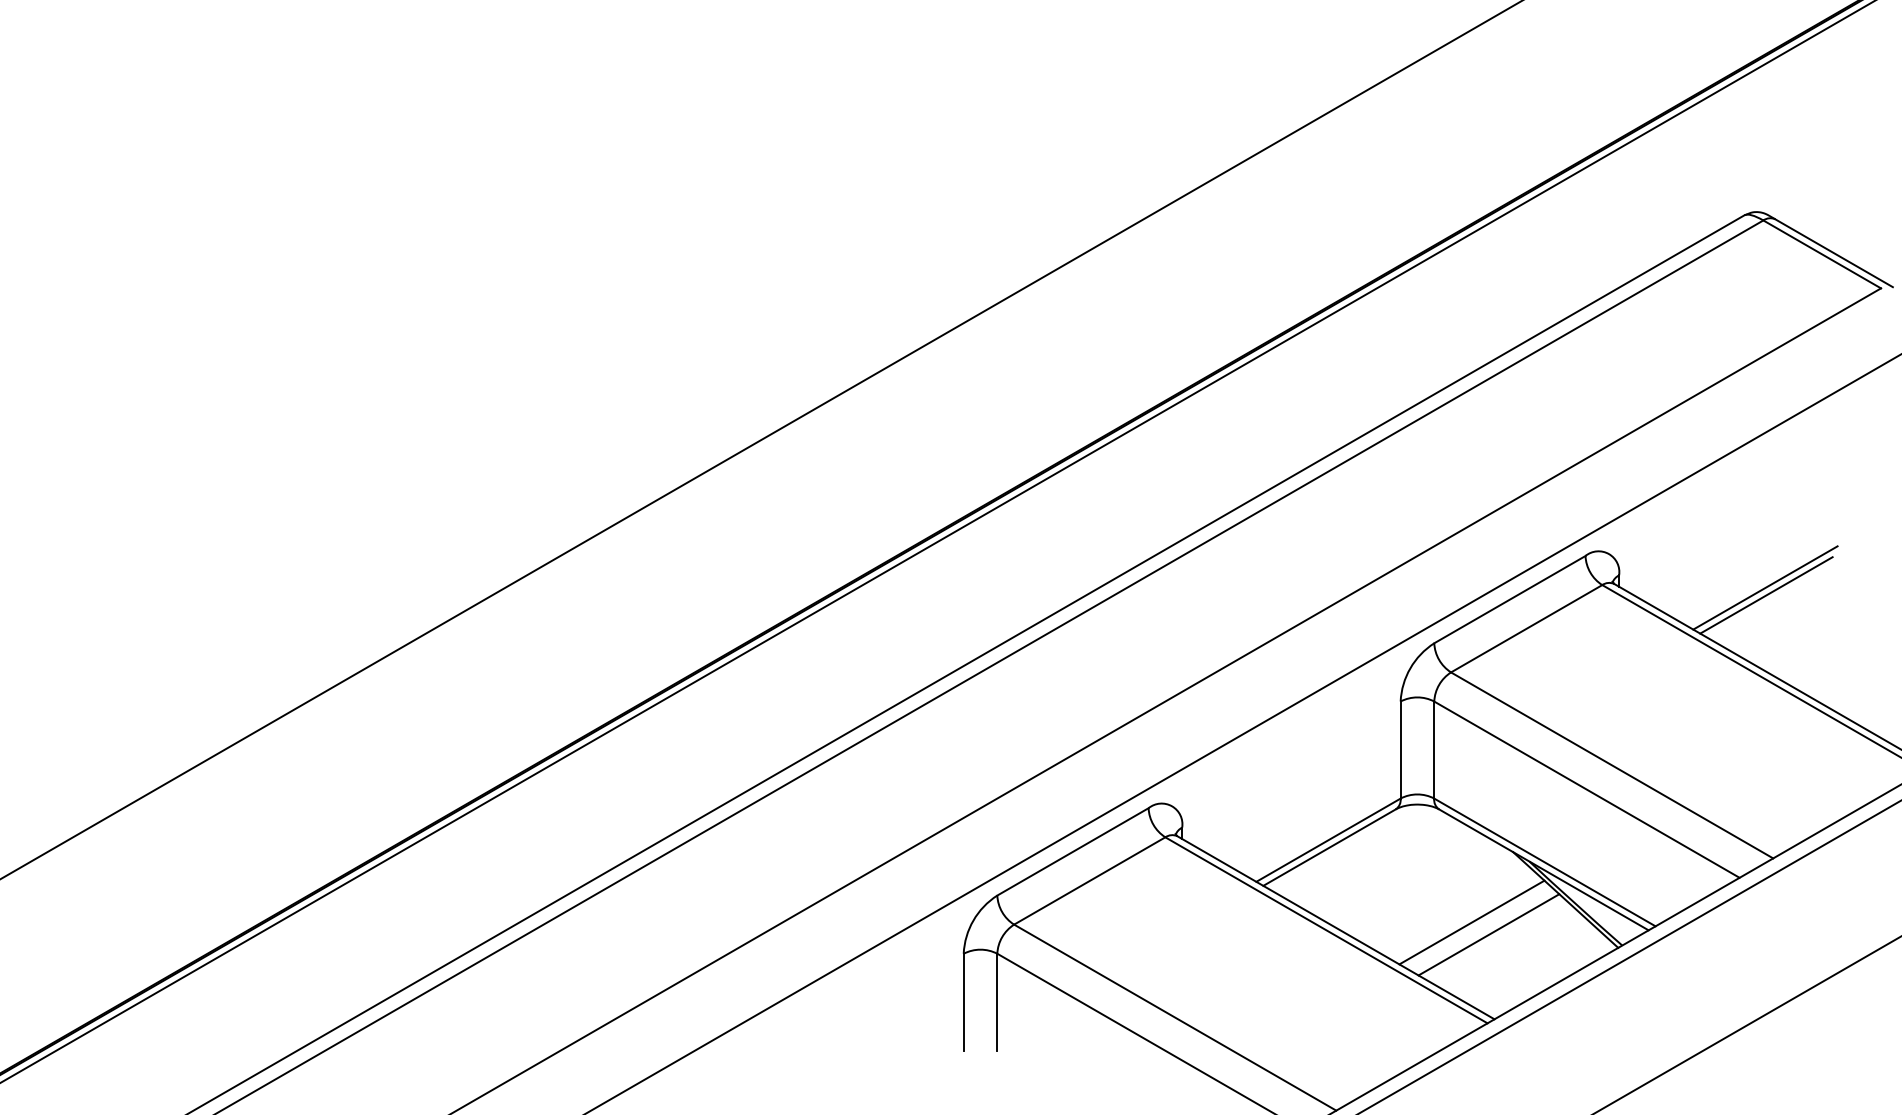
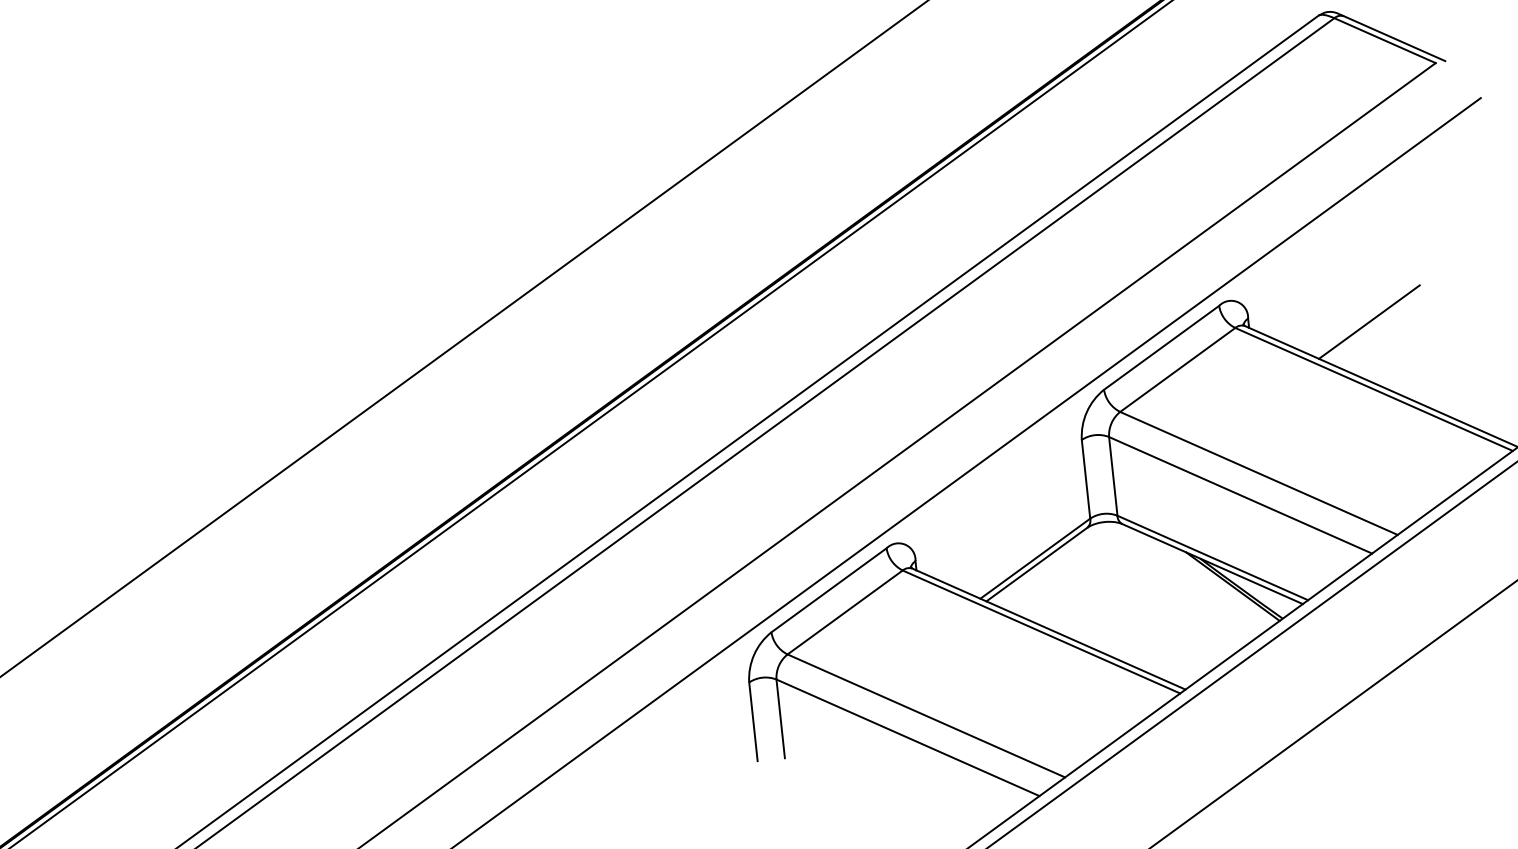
line: (1765, 587) -> (1367, 315), removed
line: (1471, 922) -> (1158, 613), removed
line: (1488, 934) -> (1173, 621), removed

